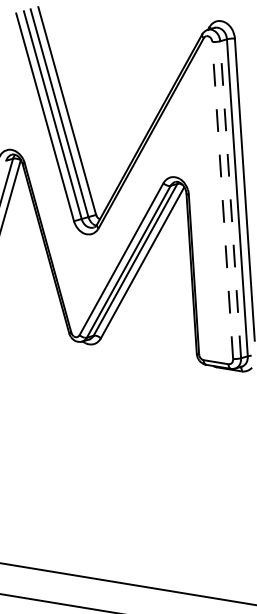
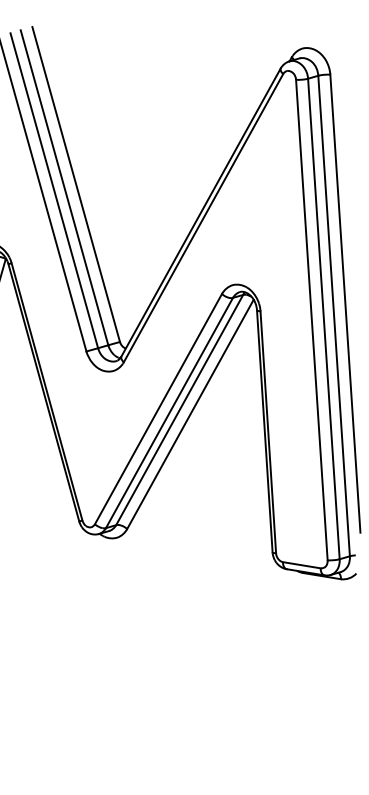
line: (230, 199) -> (323, 318), dashed -> solid
line: (222, 200) -> (311, 320), dashed -> solid

